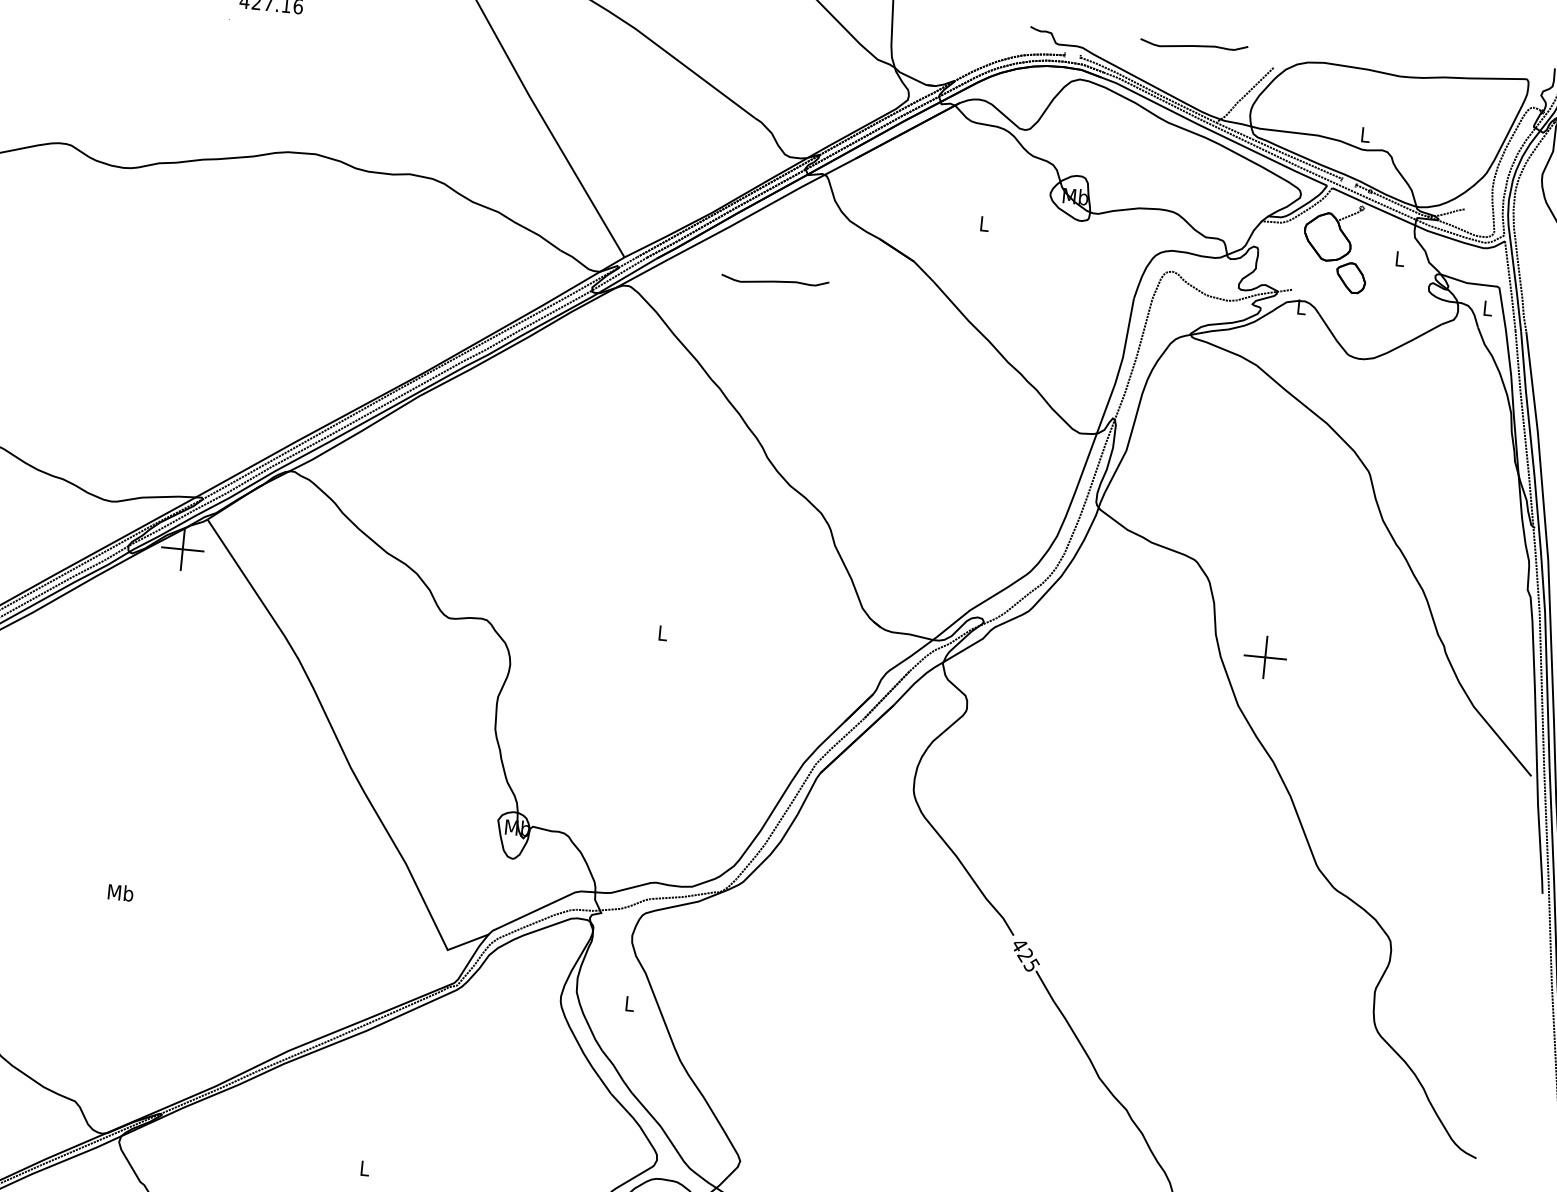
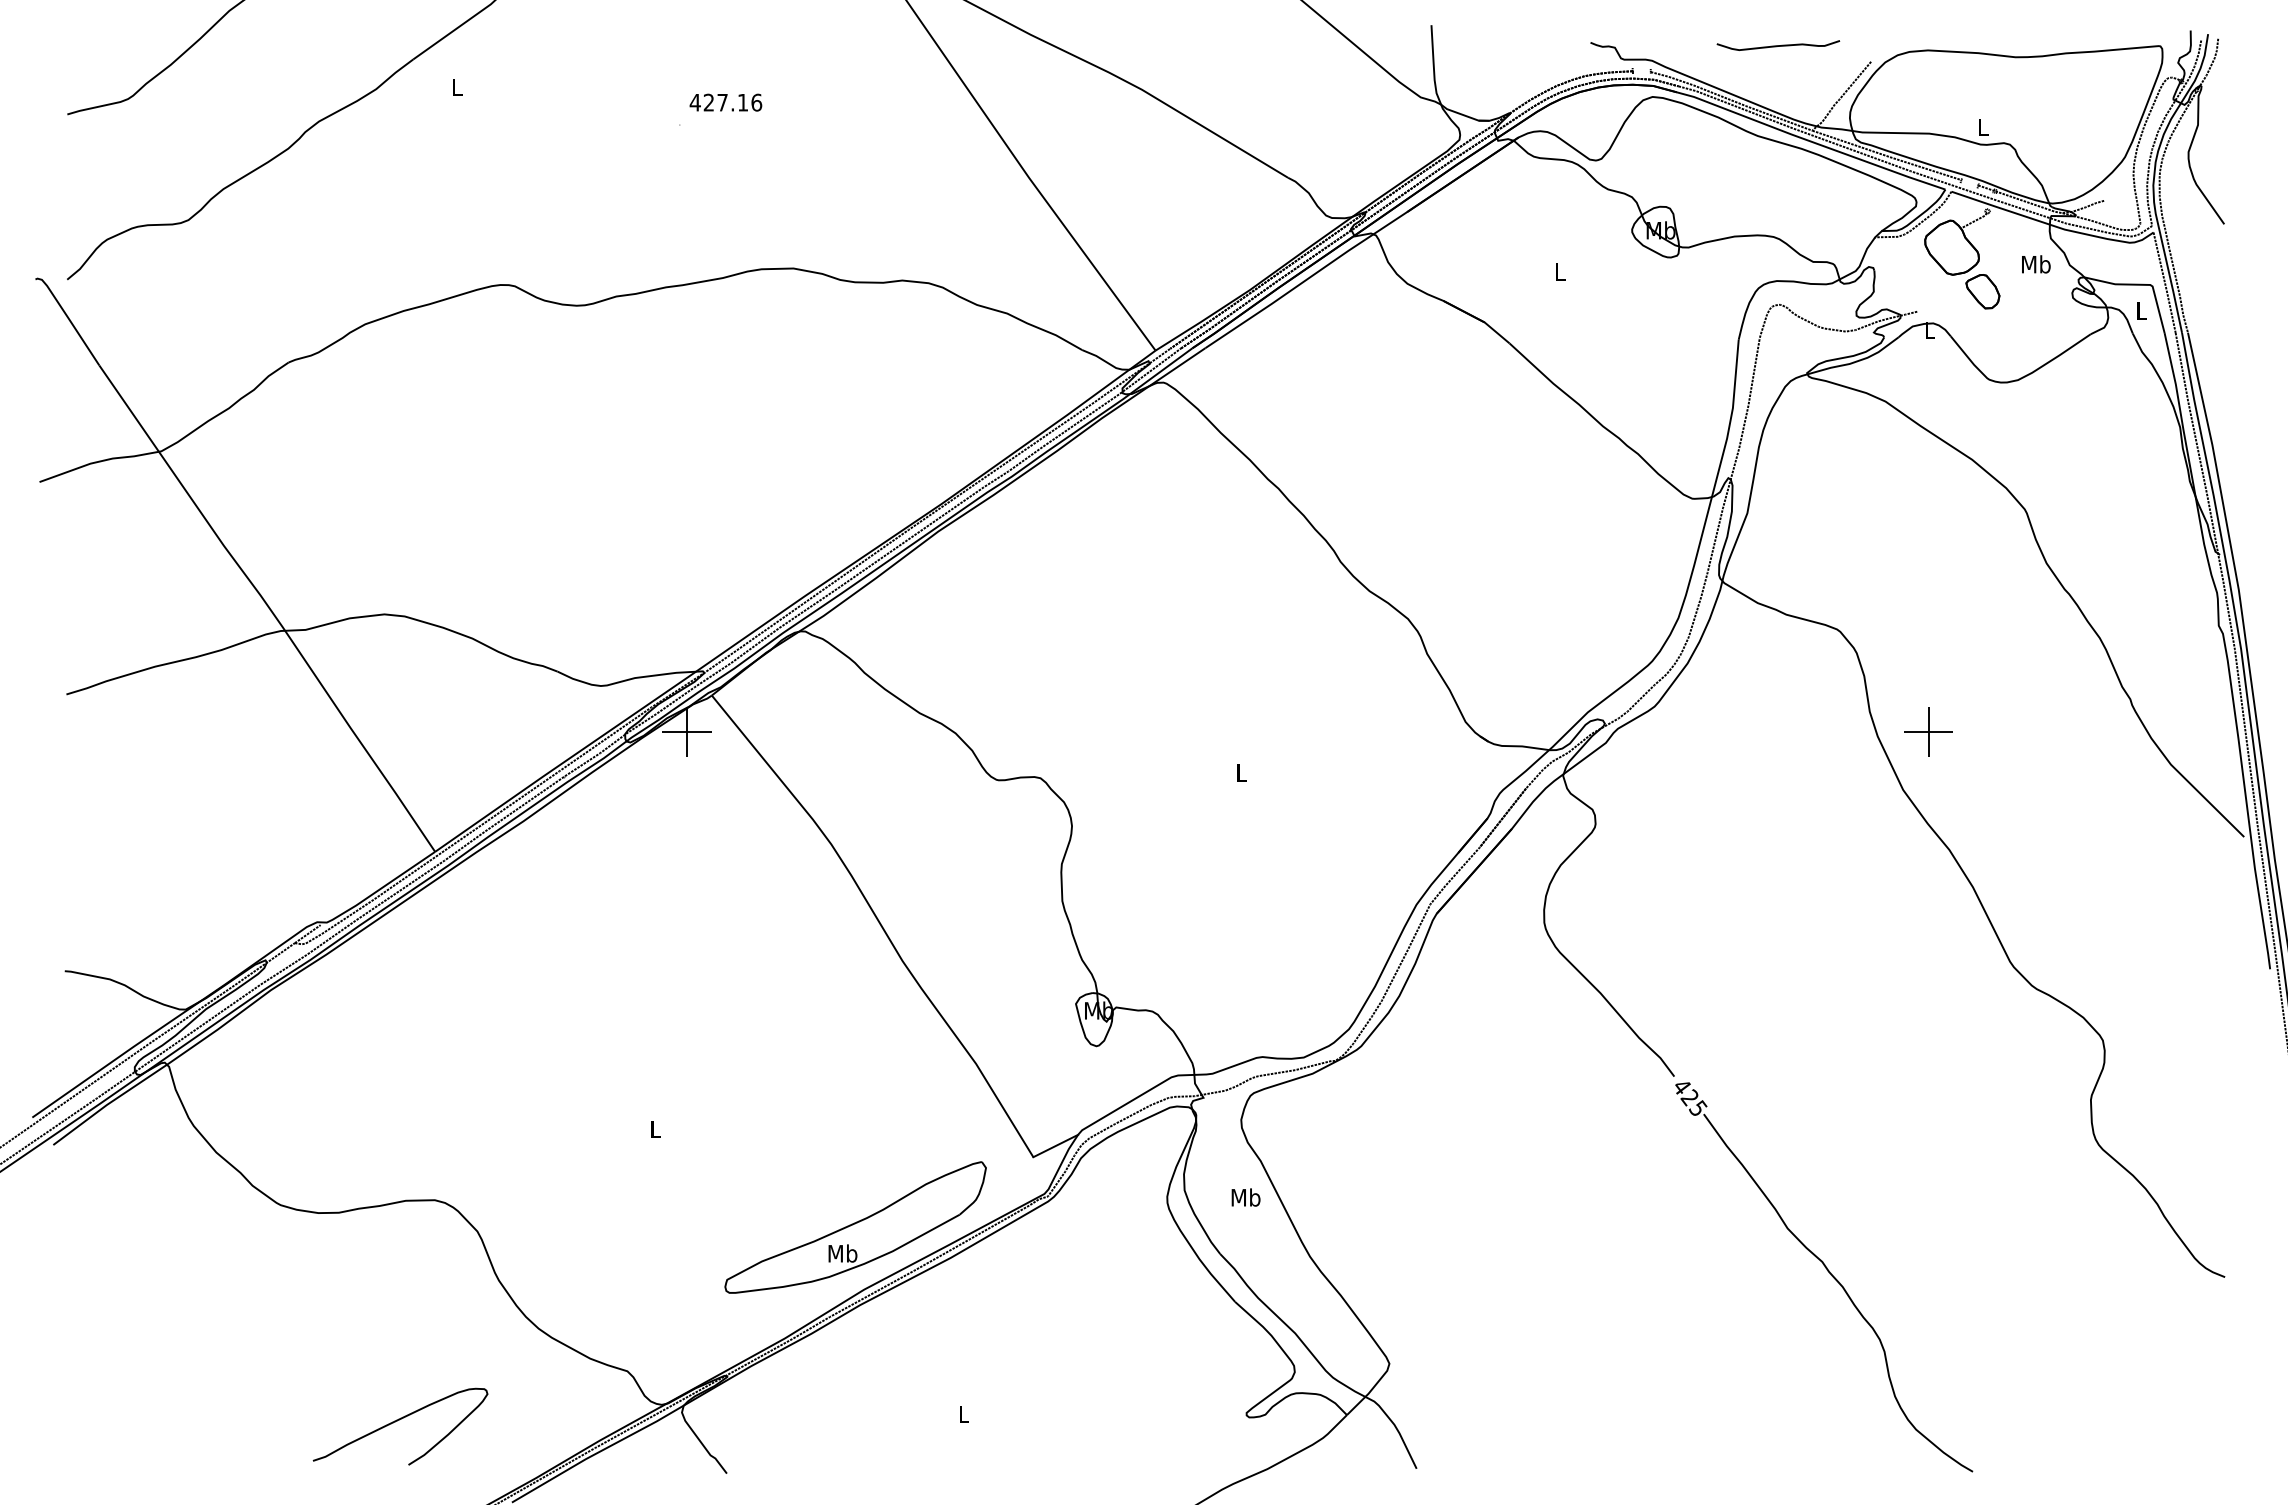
text: (1400, 258) -> (2036, 264), L -> Mb
curve: (775, 281) -> (1329, 360), removed
text: (120, 893) -> (655, 1129), Mb -> L
part: (286, 995) -> (855, 1227), added
text: (629, 1003) -> (1245, 1197), L -> Mb

